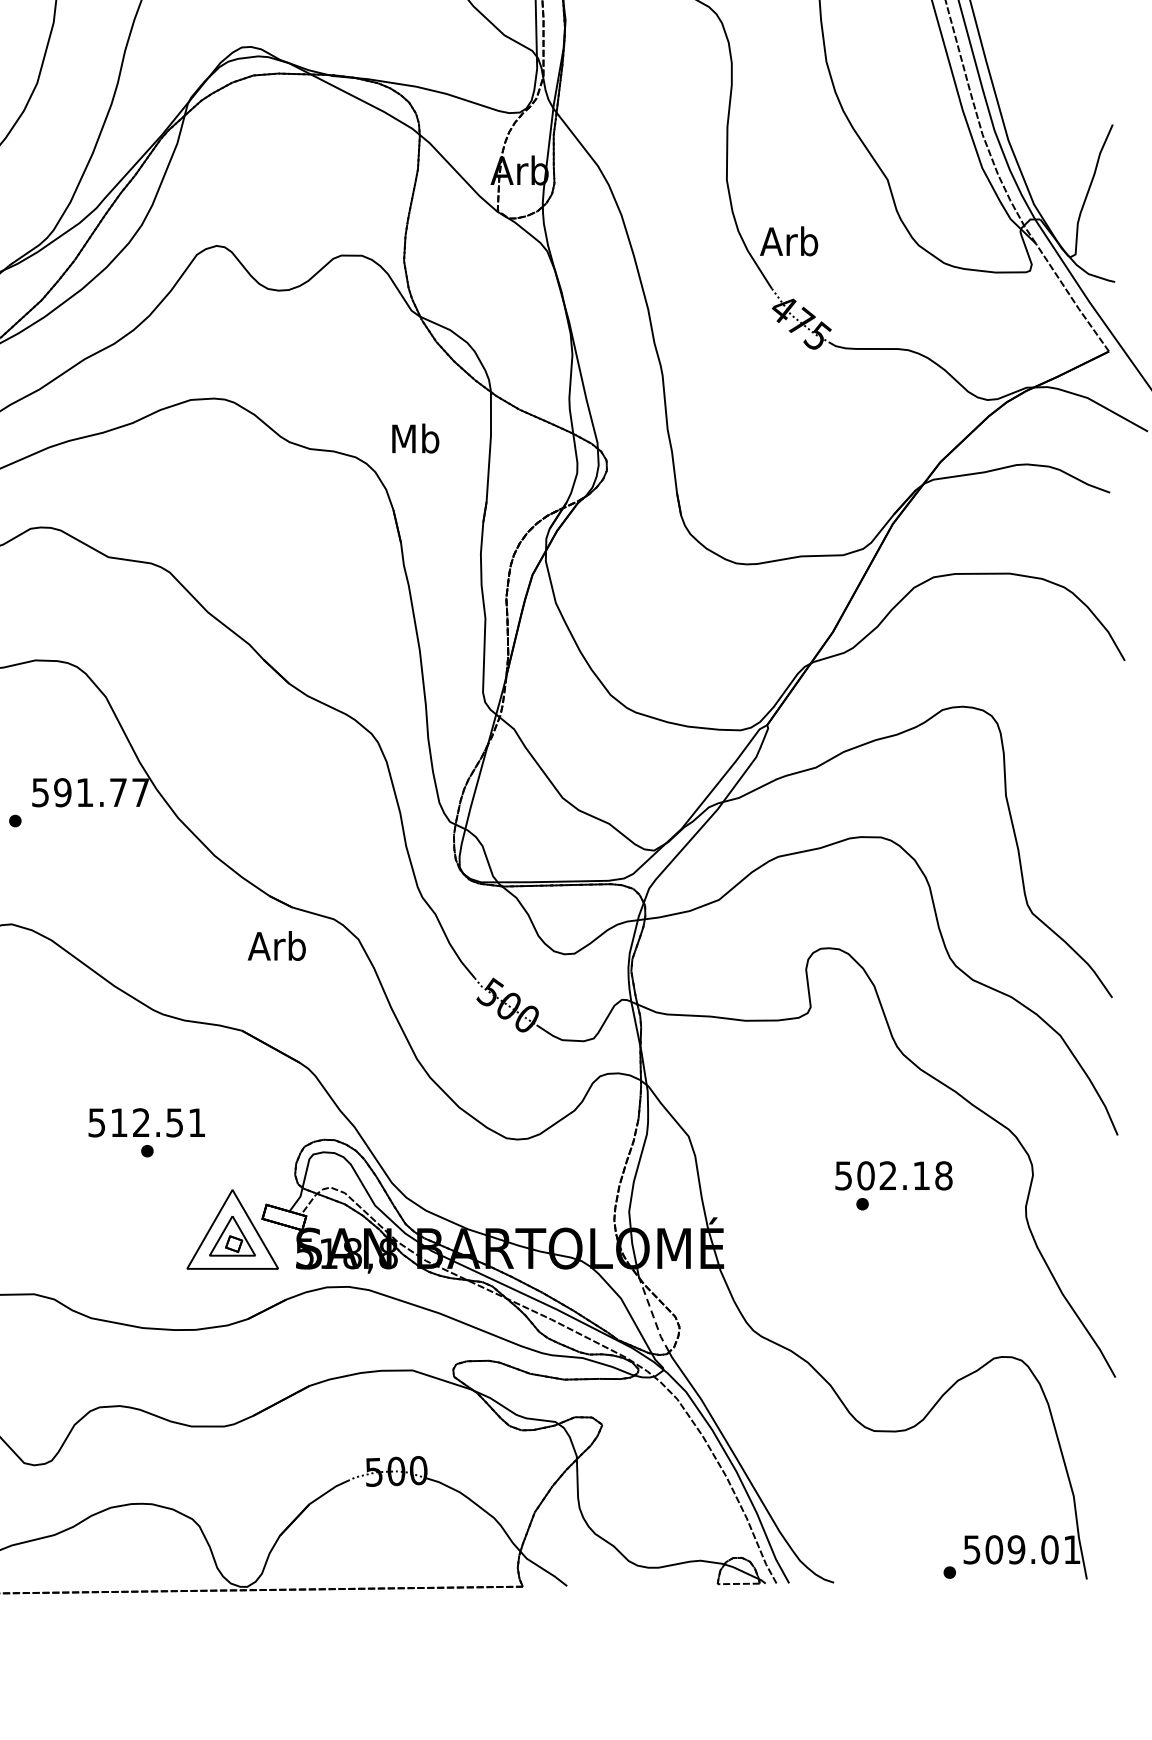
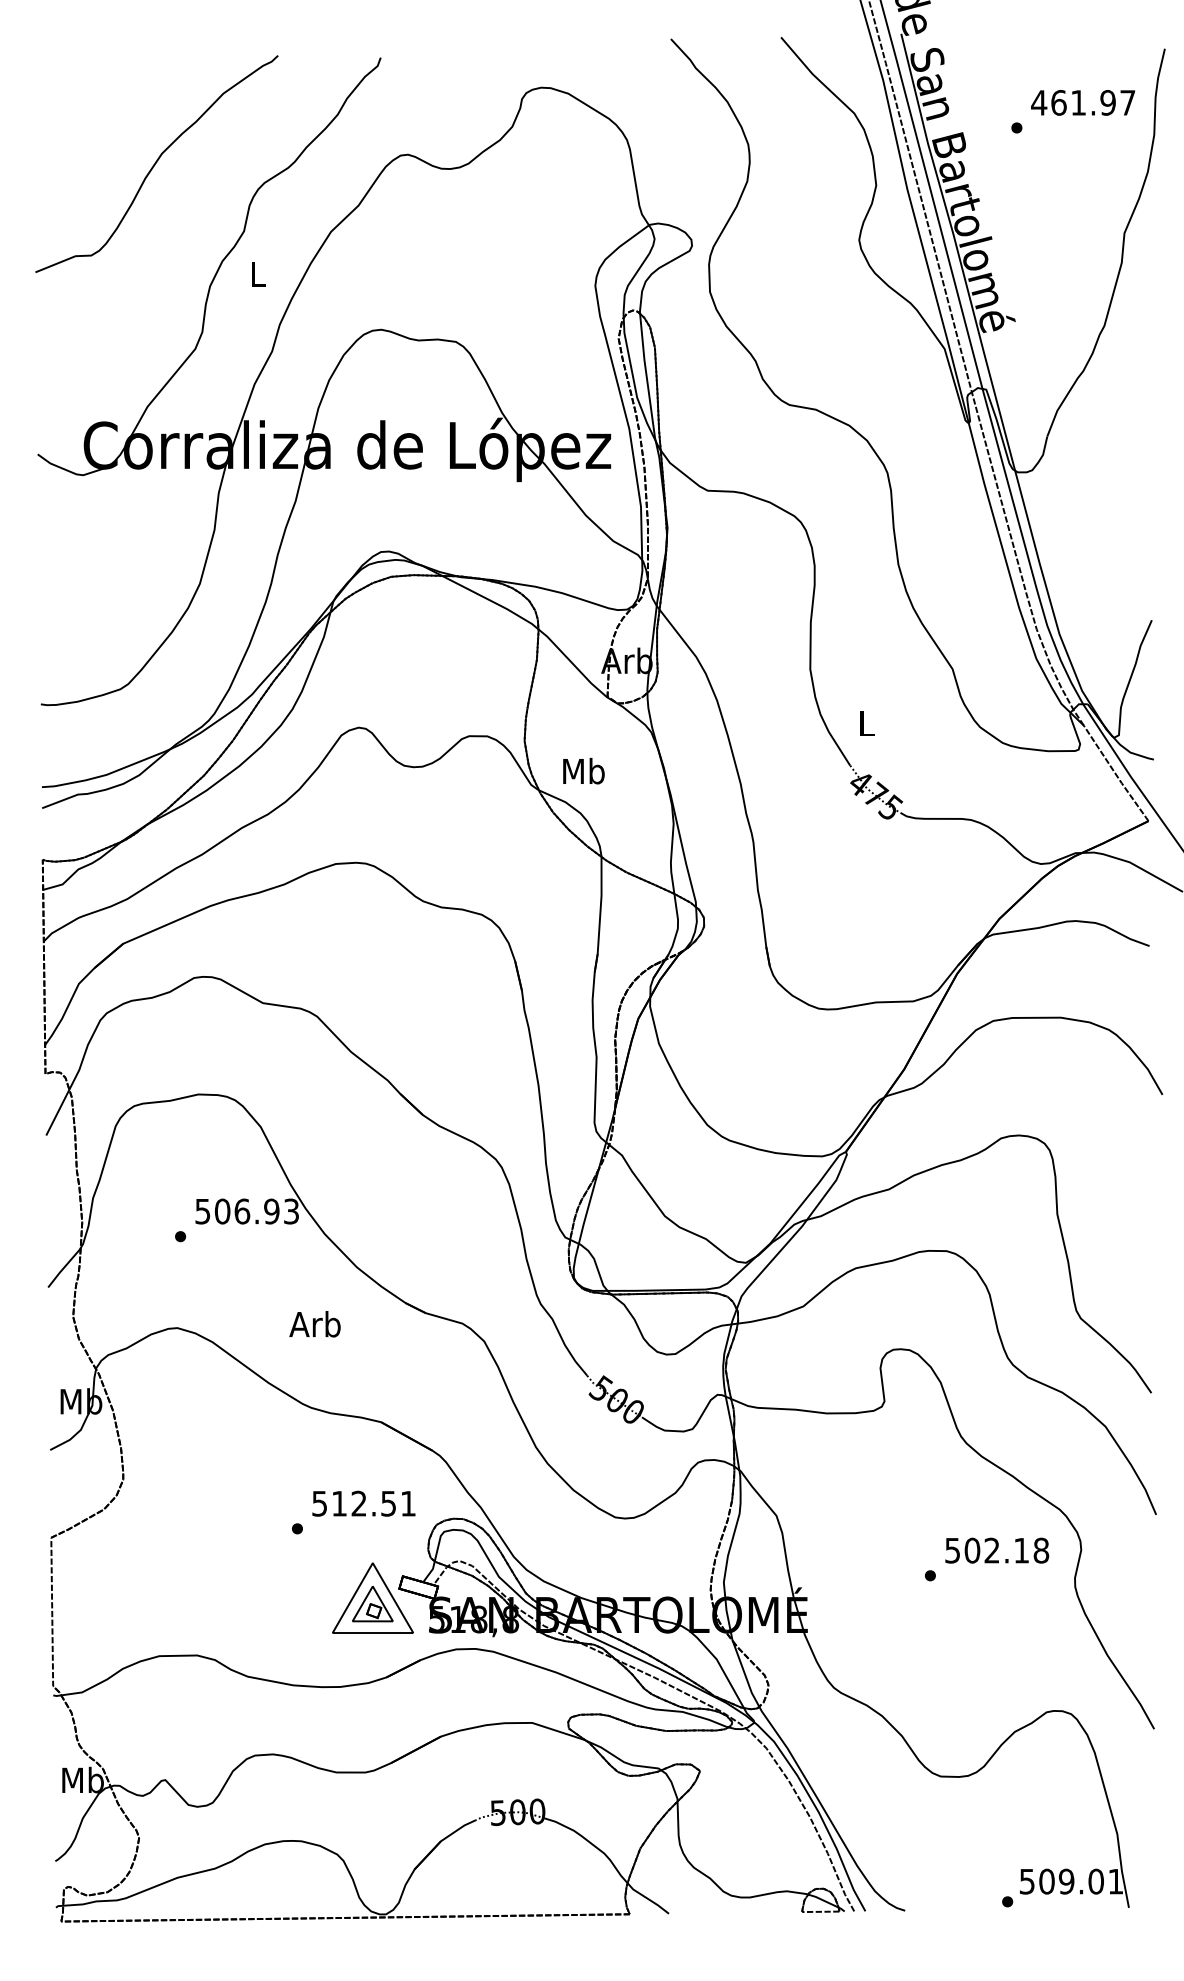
text: (789, 241) -> (865, 723), Arb -> L
text: (415, 437) -> (583, 770), moved
text: (101, 792) -> (256, 1211), 591.77 -> 506.93
text: (276, 946) -> (314, 1324), moved
text: (146, 1122) -> (363, 1503), moved
text: (894, 1175) -> (997, 1550), moved
line: (653, 1315) -> (745, 1674), dashed -> solid

